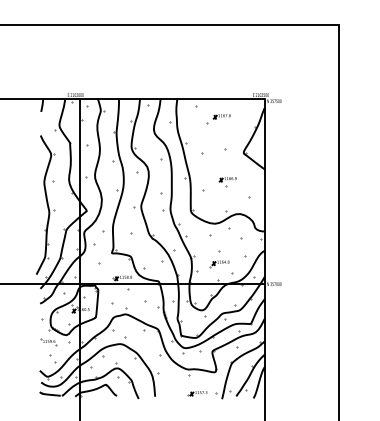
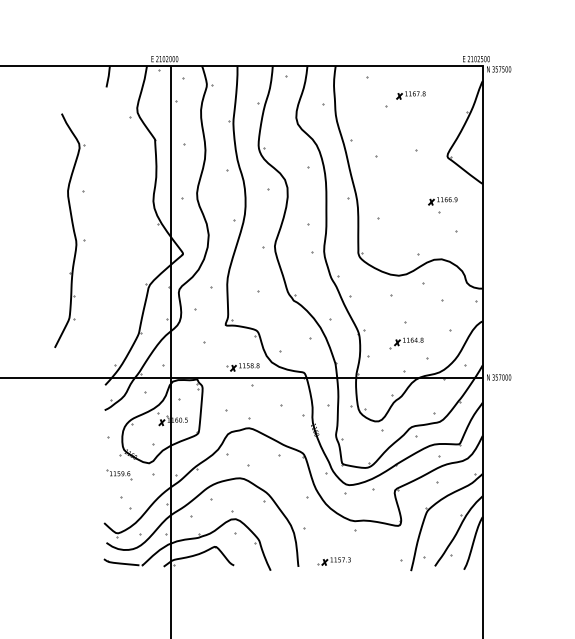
part: (227, 182) -> (442, 206), moved
part: (45, 204) -> (69, 229), moved
part: (197, 393) -> (334, 561), moved

